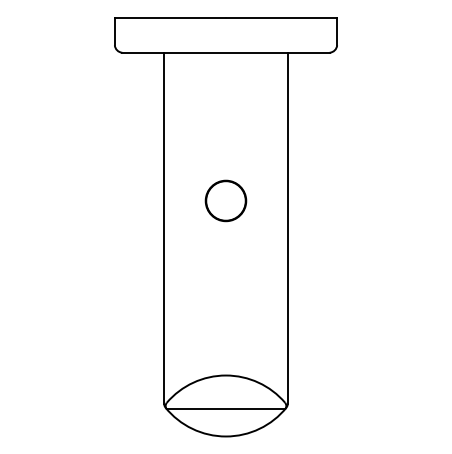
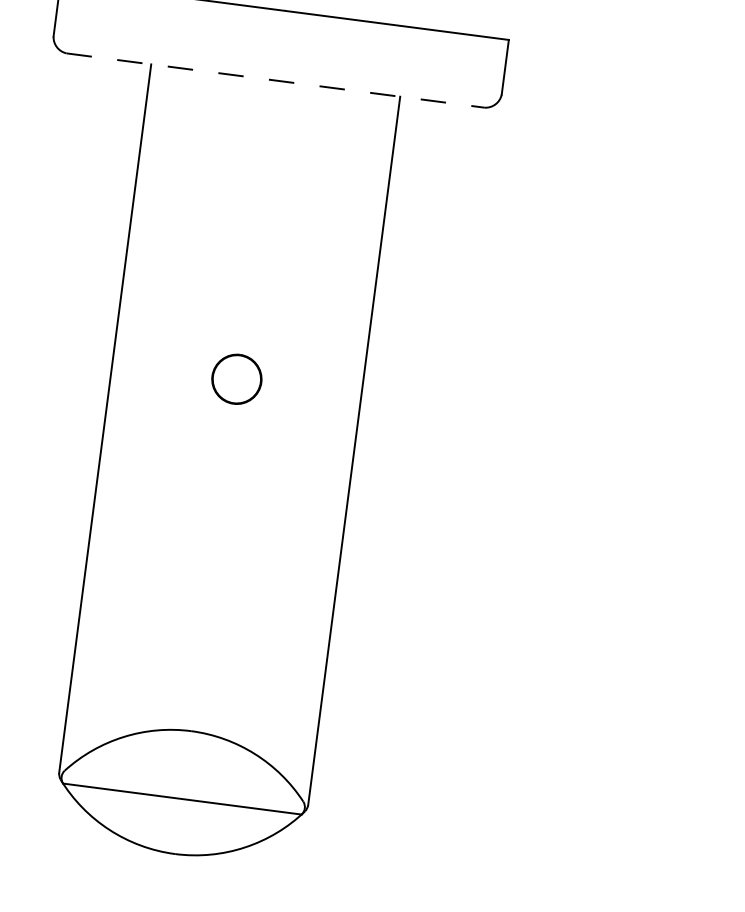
line: (226, 52) -> (276, 80), solid -> dashed
part: (225, 200) -> (236, 378), size x0.6

